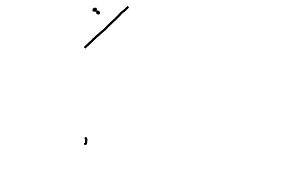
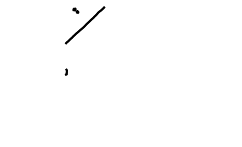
part: (85, 140) -> (66, 71), moved

